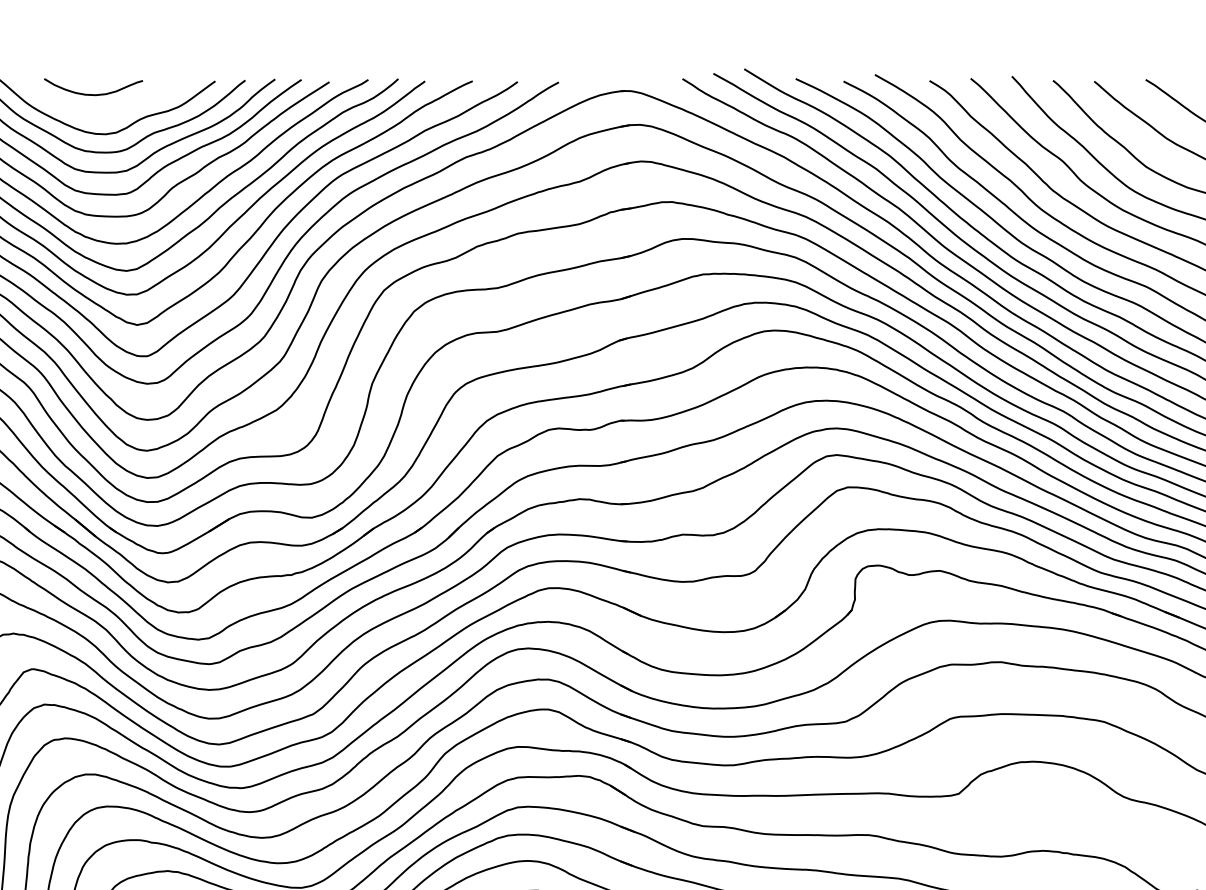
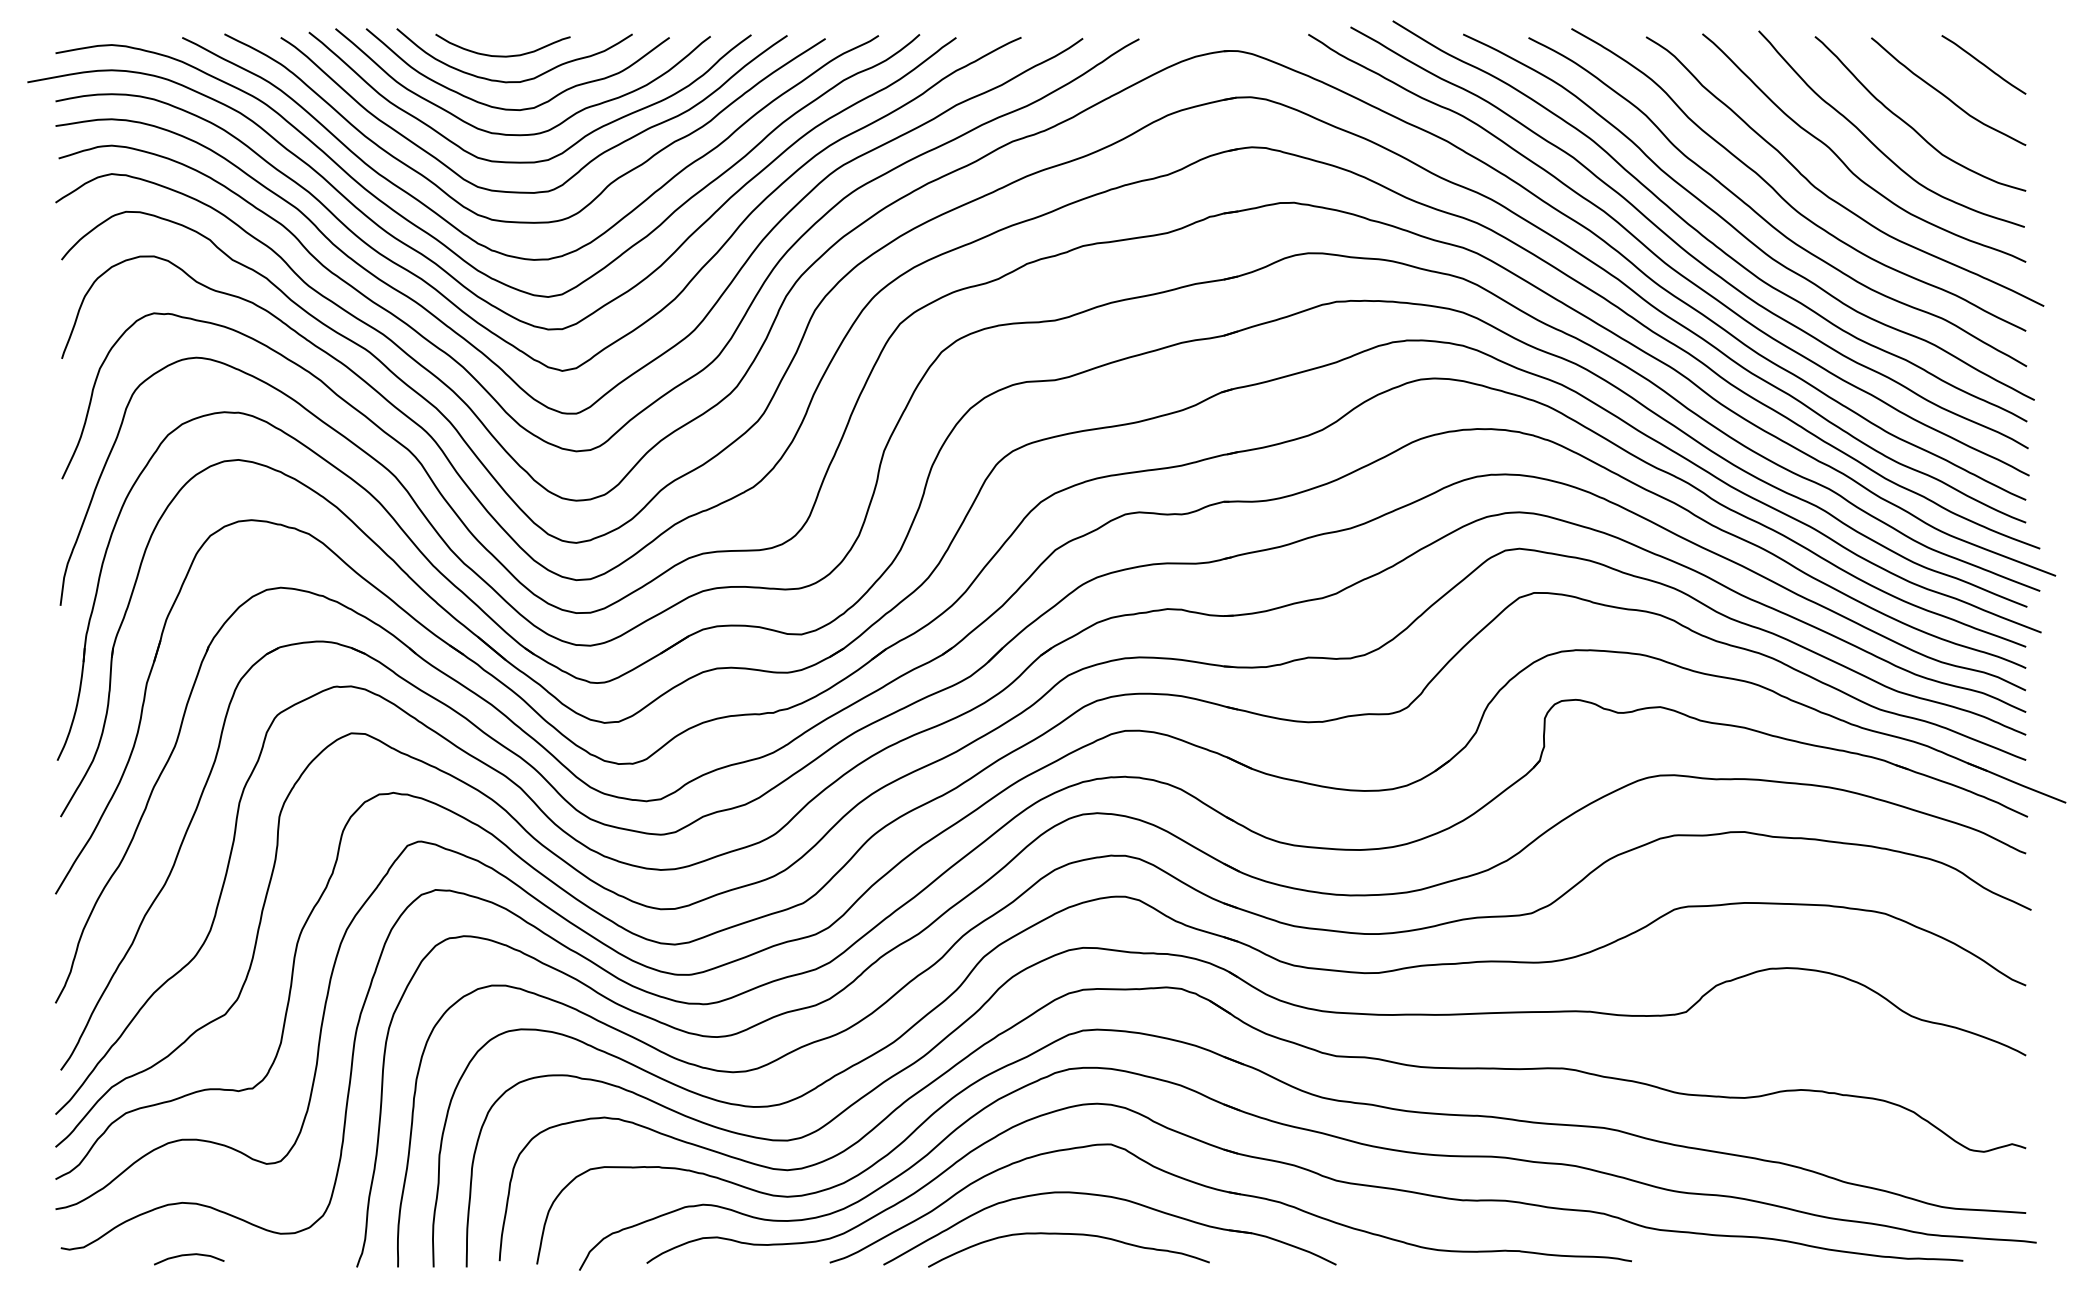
curve: (107, 112) -> (521, 80), added

